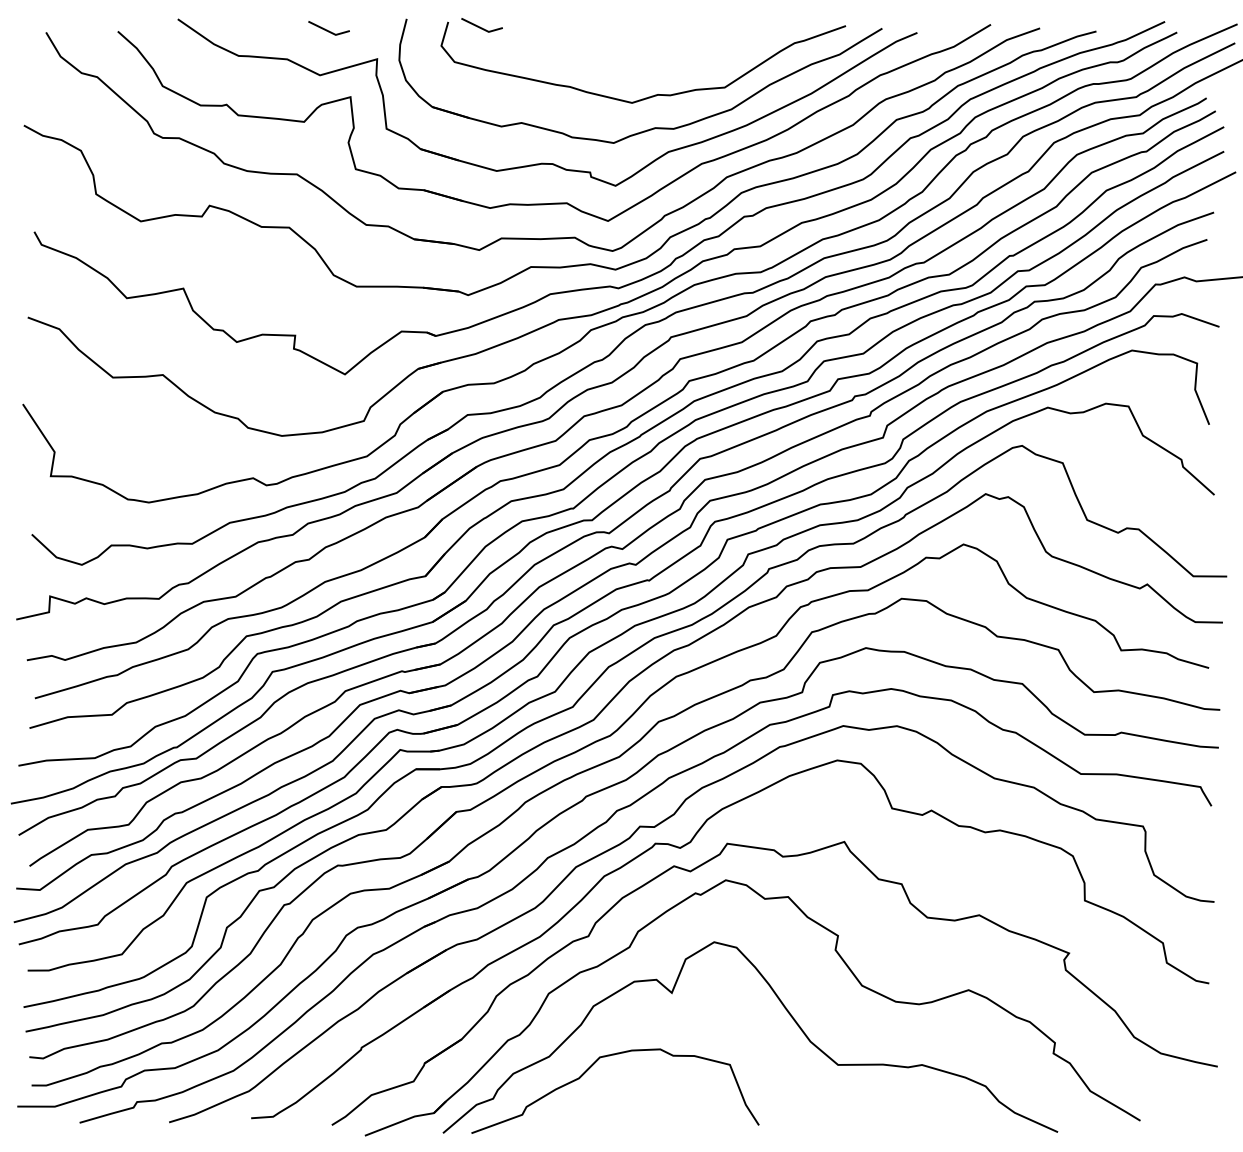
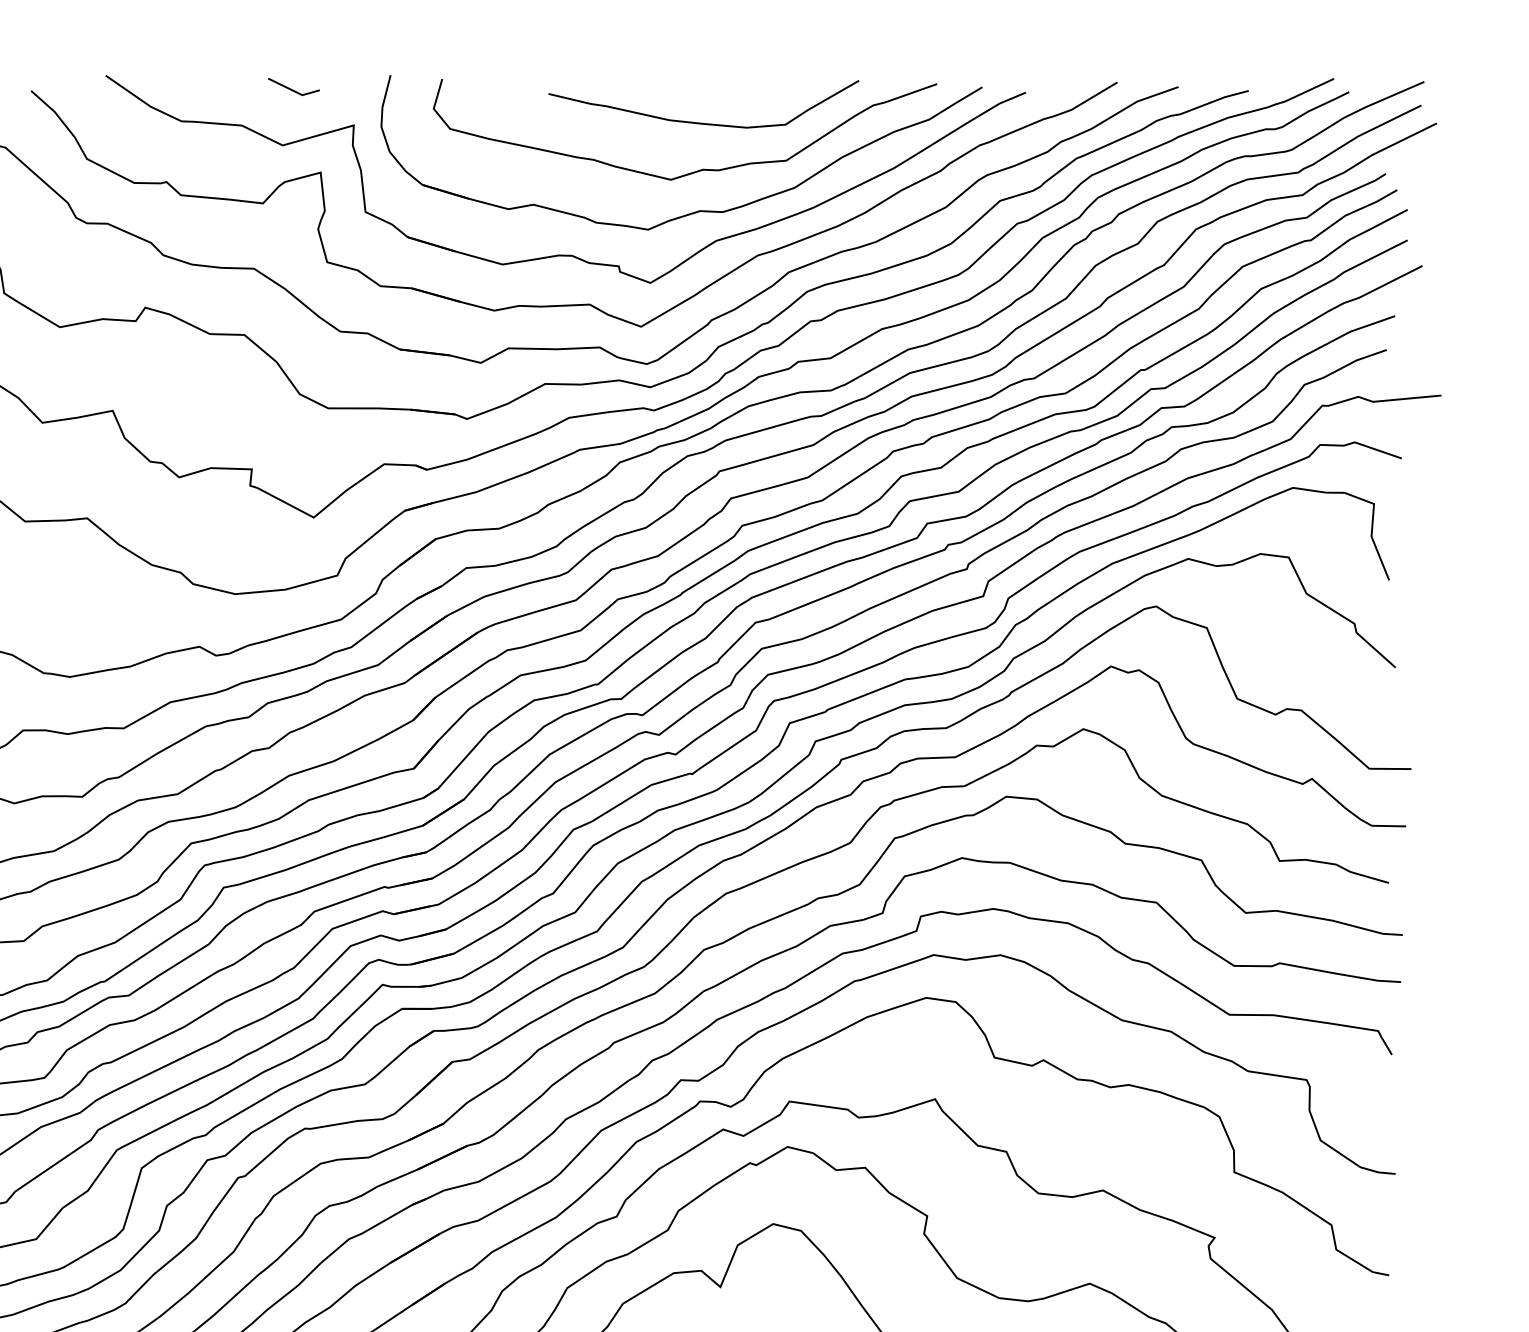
line: (480, 26) -> (482, 84), removed
curve: (656, 56) -> (701, 122), added

